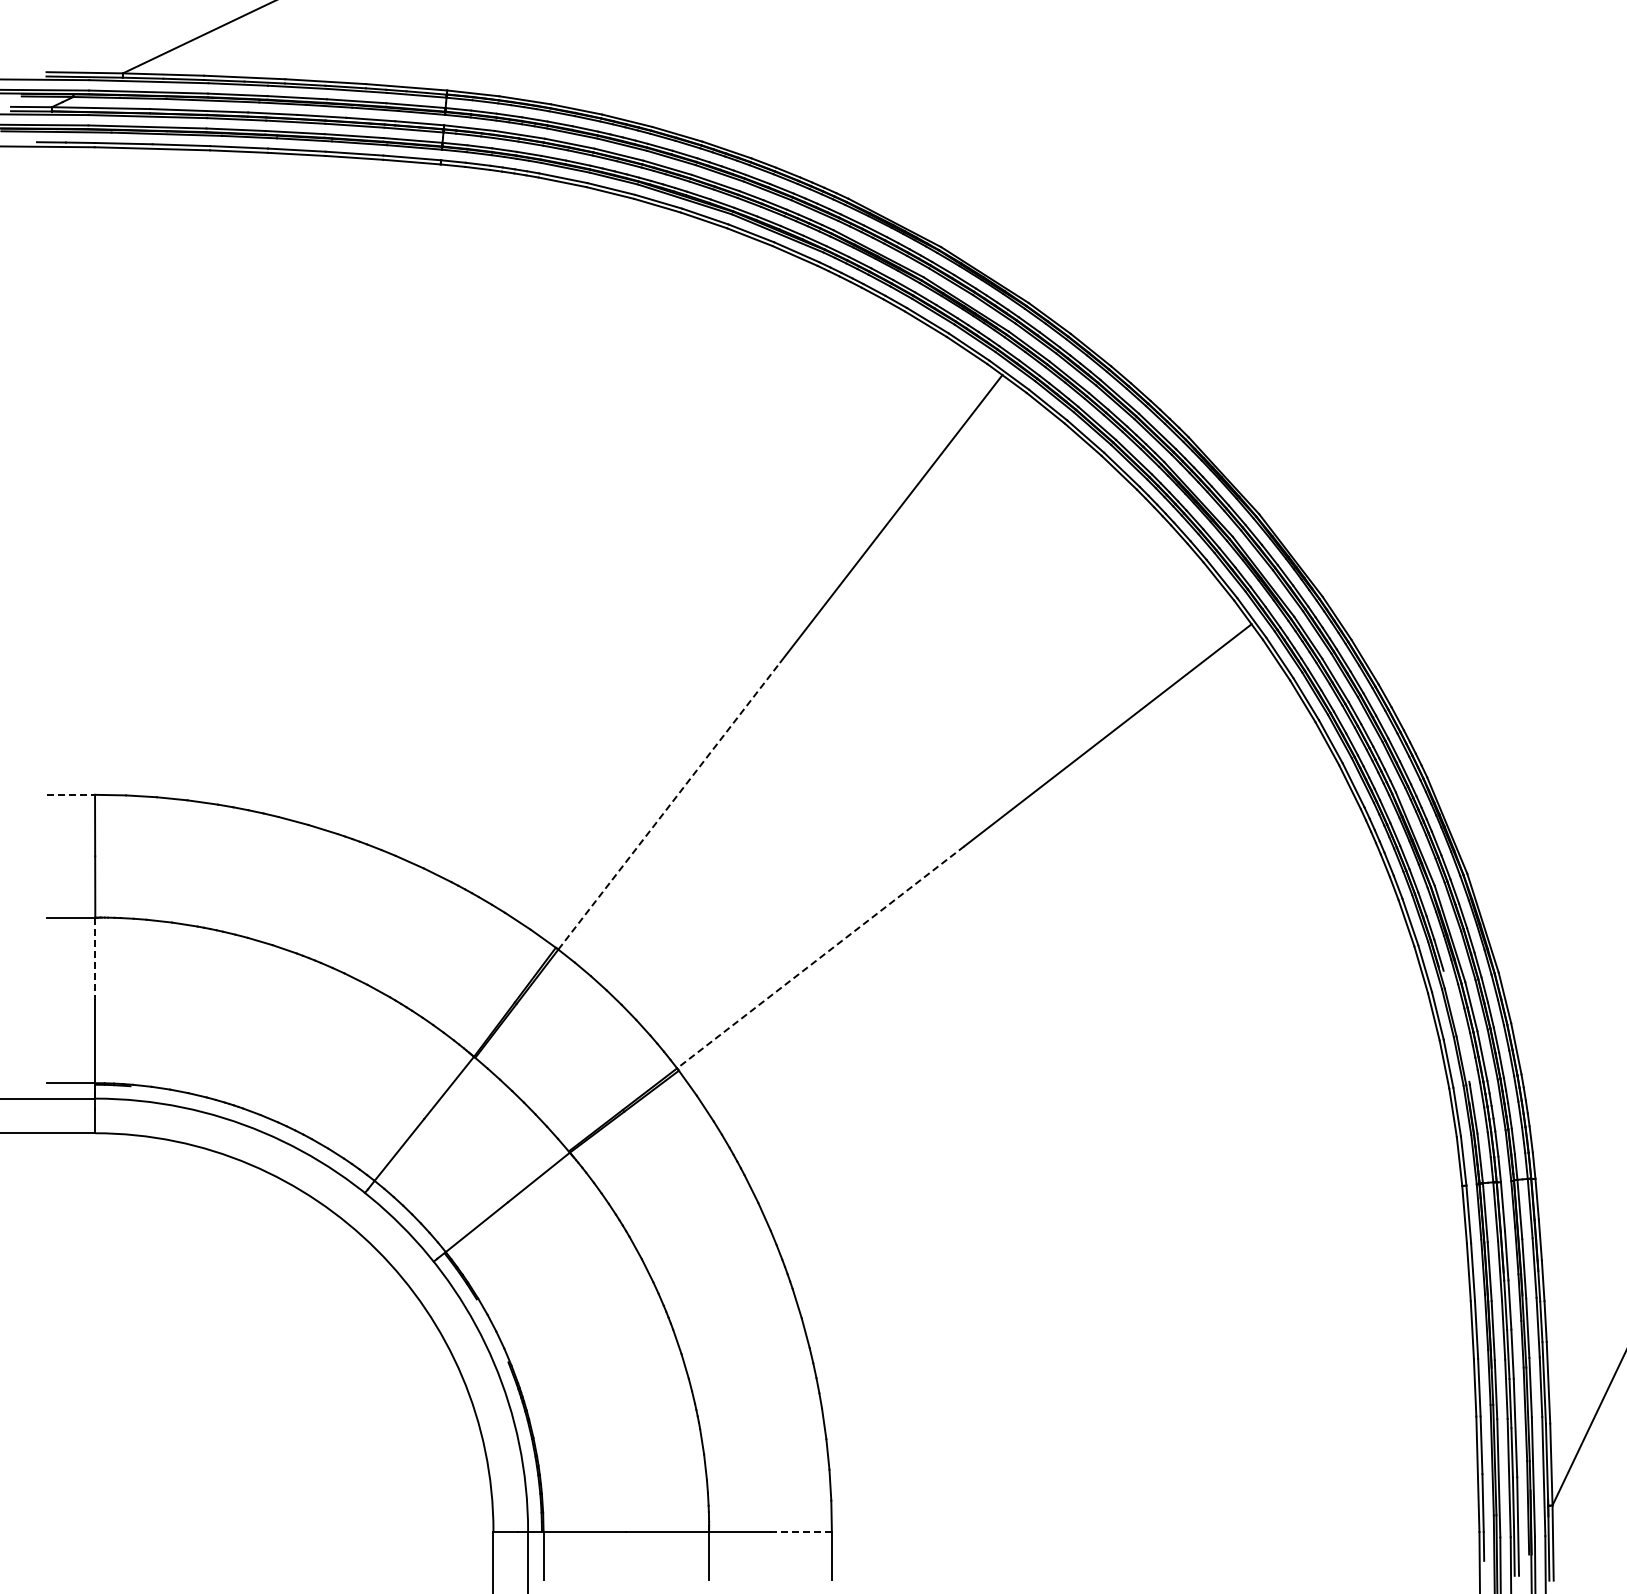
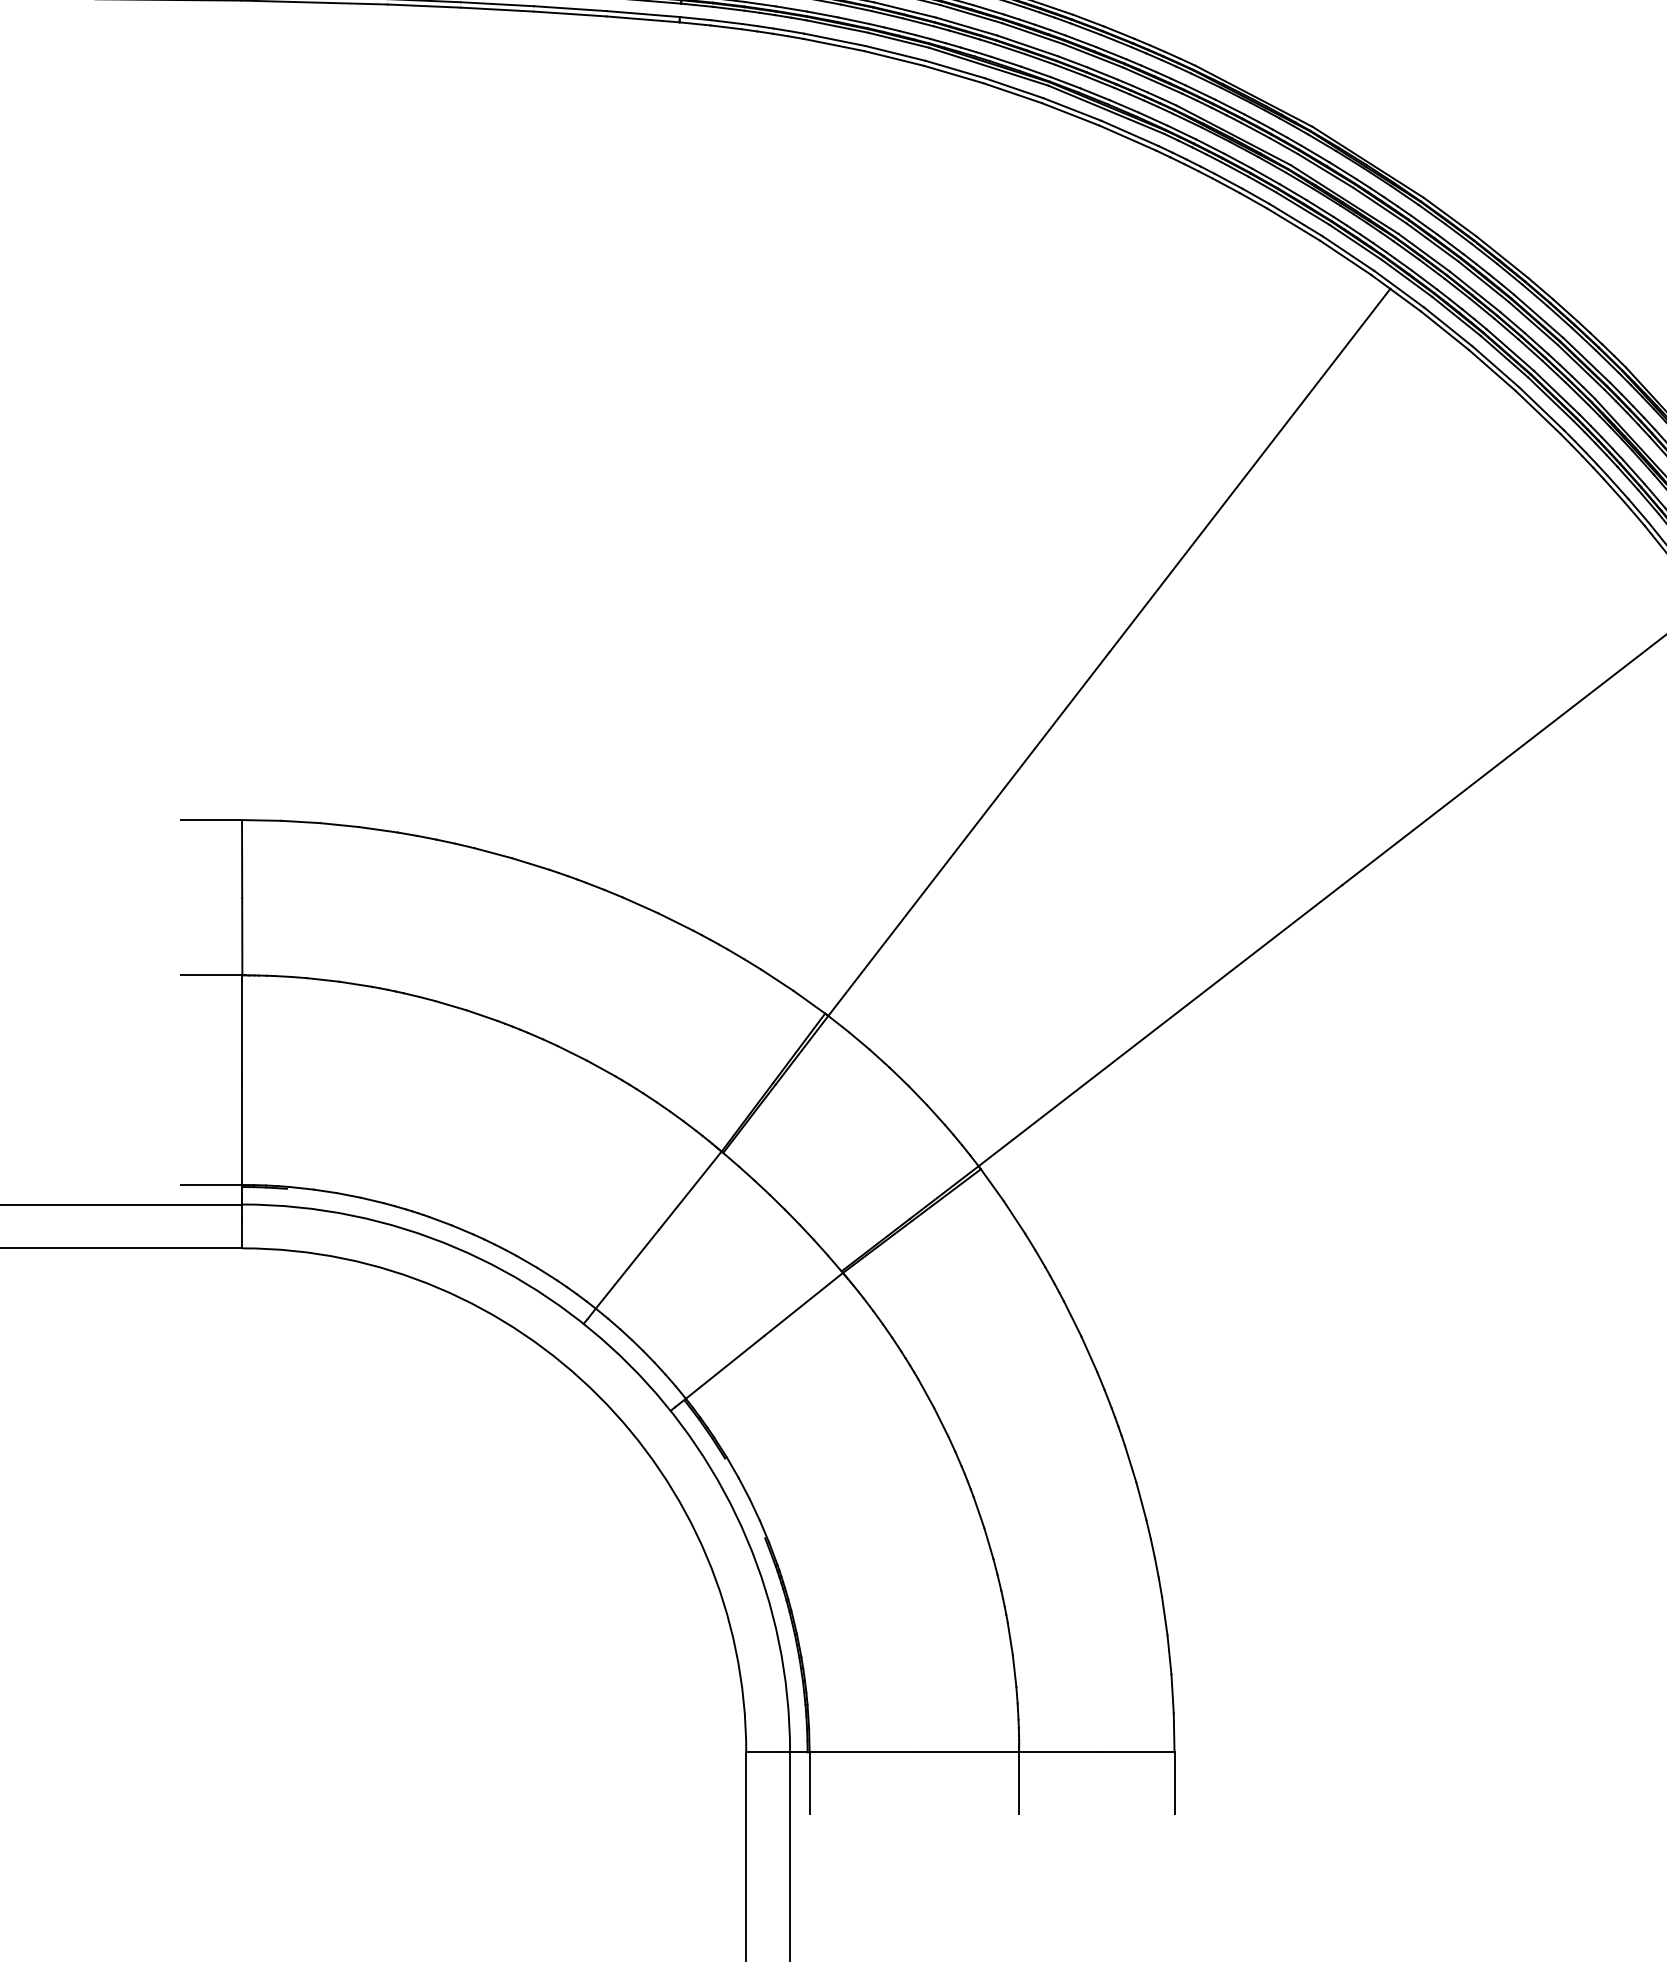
line: (71, 794) -> (212, 819), dashed -> solid
line: (669, 805) -> (968, 833), dashed -> solid
line: (820, 957) -> (1160, 1025), dashed -> solid
line: (95, 959) -> (242, 1028), dashed -> solid
line: (801, 1531) -> (1136, 1752), dashed -> solid

